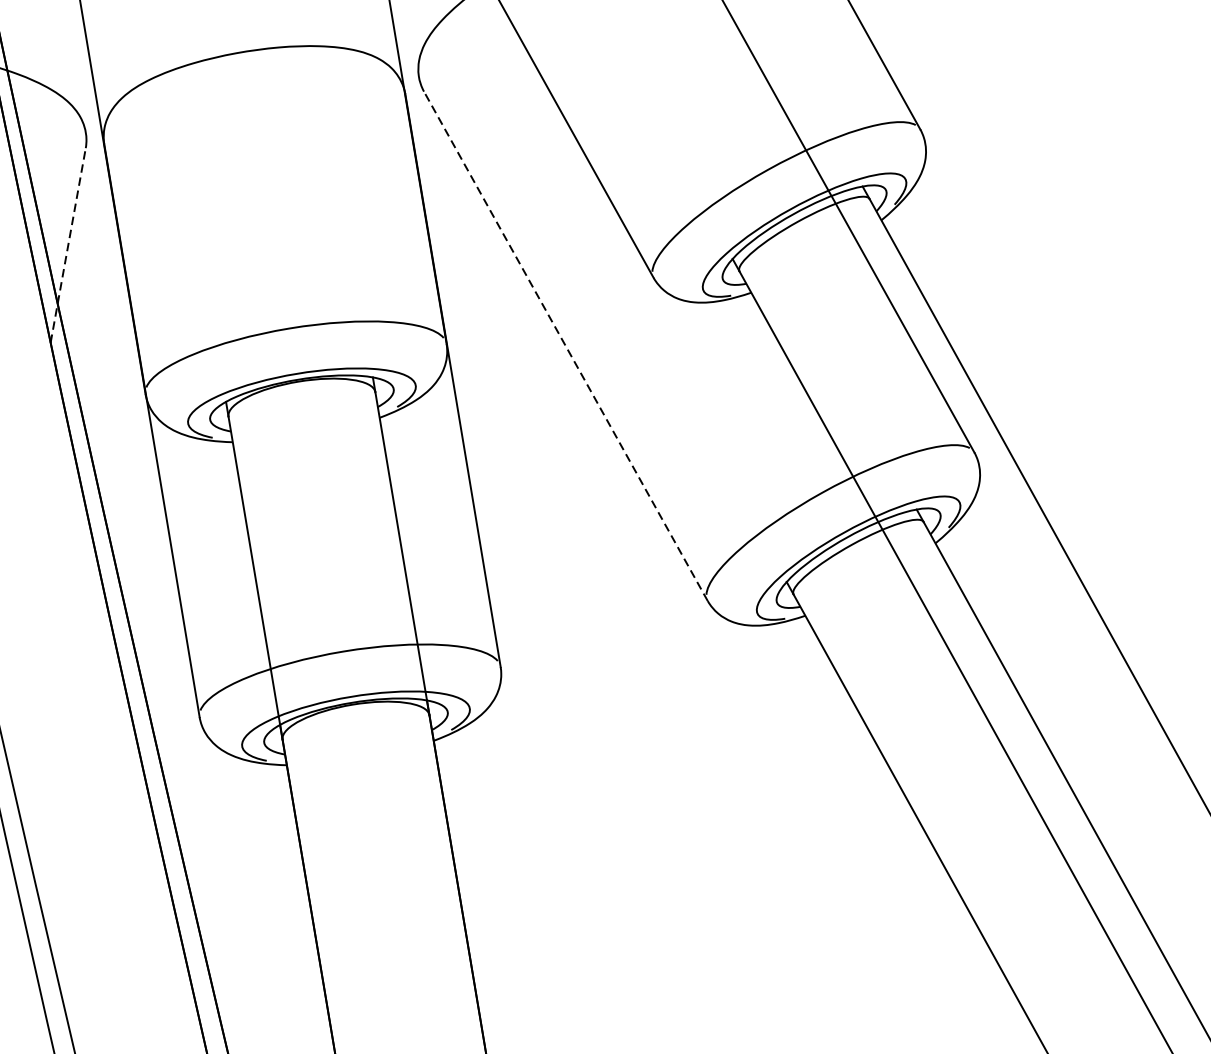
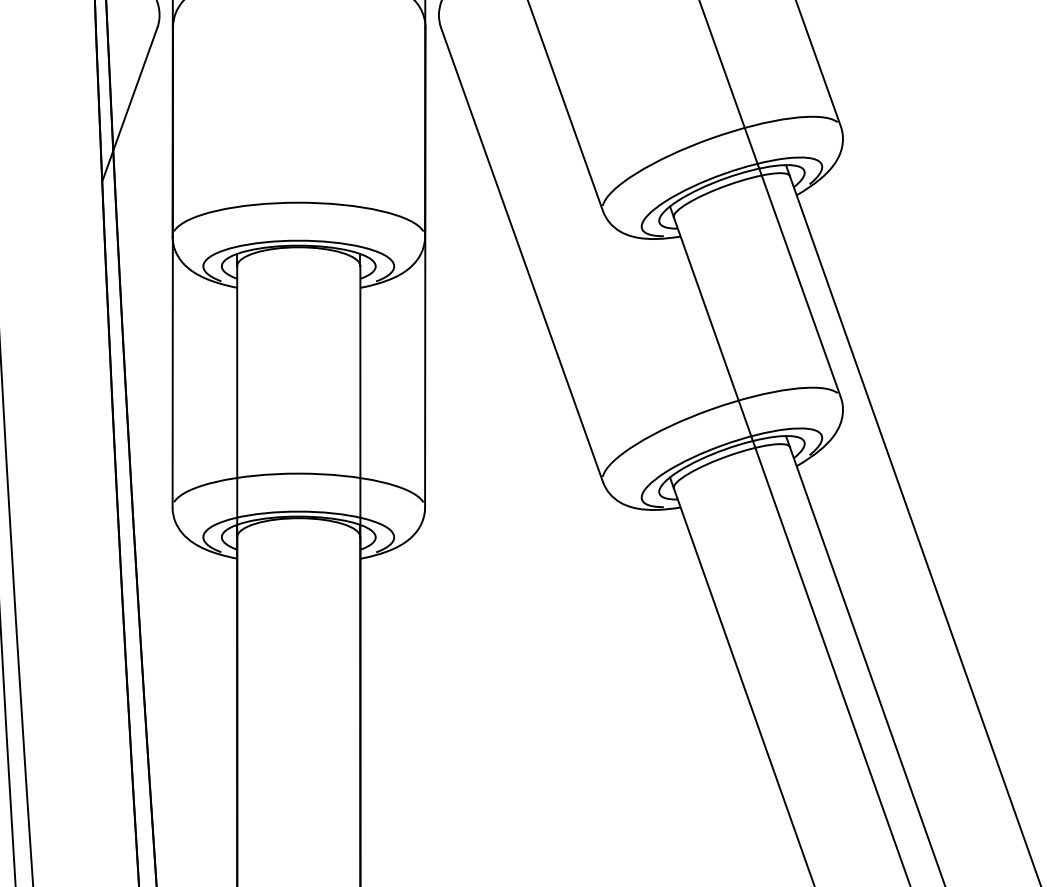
line: (67, 245) -> (129, 104), dashed -> solid
line: (565, 345) -> (521, 254), dashed -> solid

